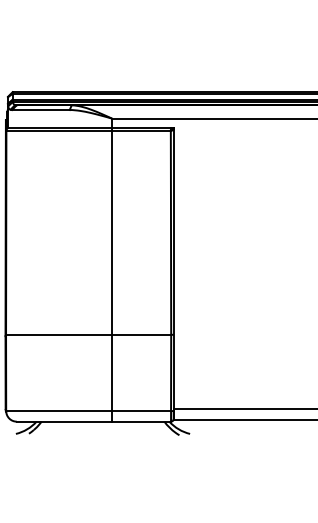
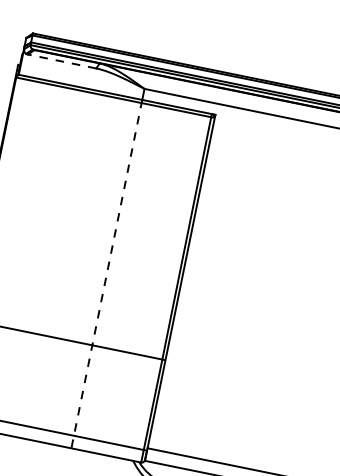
line: (40, 110) -> (61, 61), solid -> dashed
line: (112, 274) -> (107, 273), solid -> dashed

